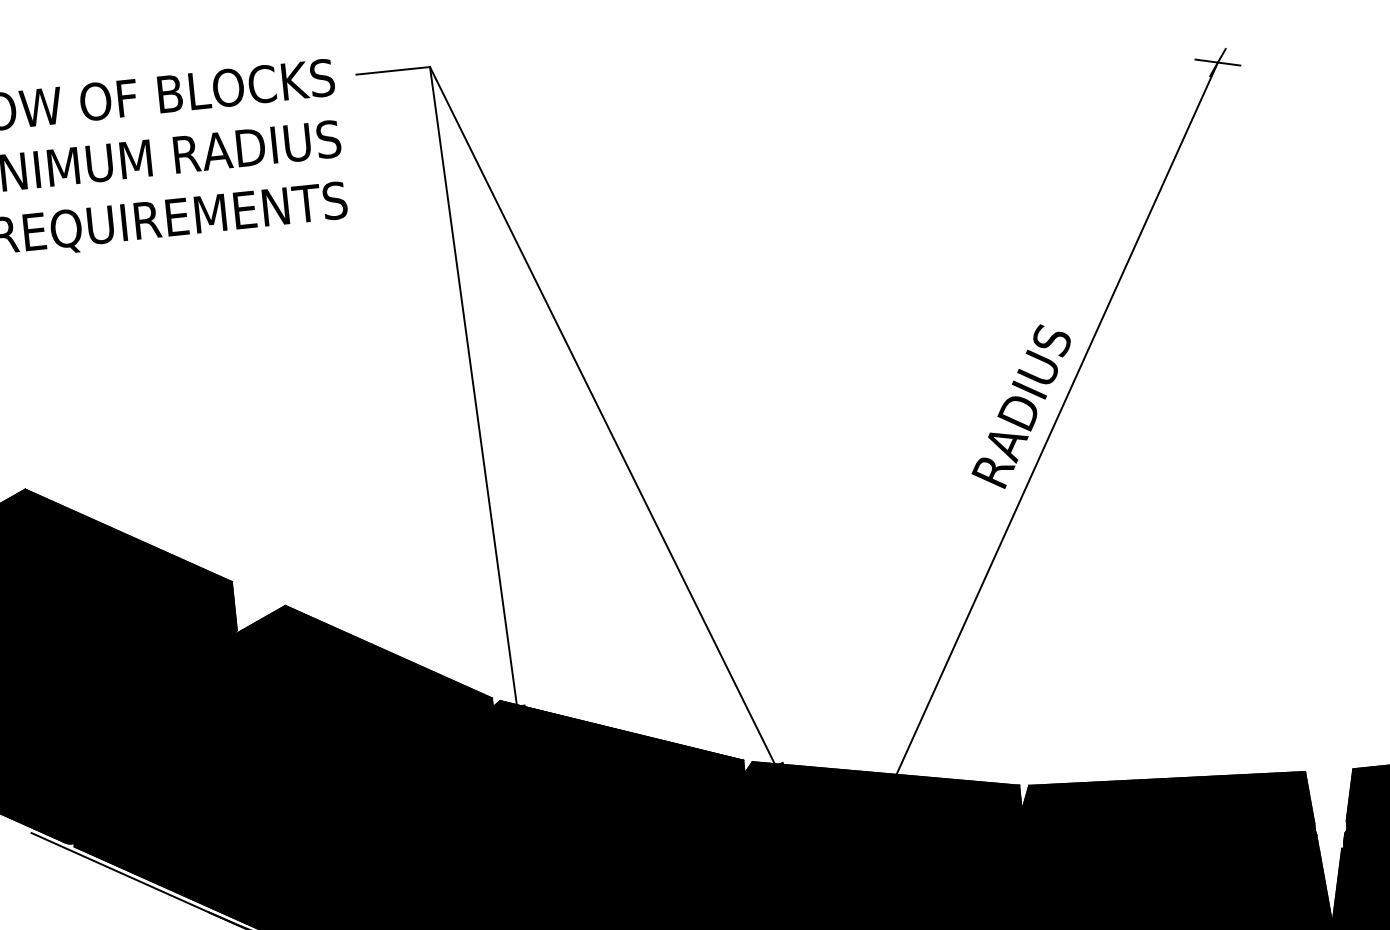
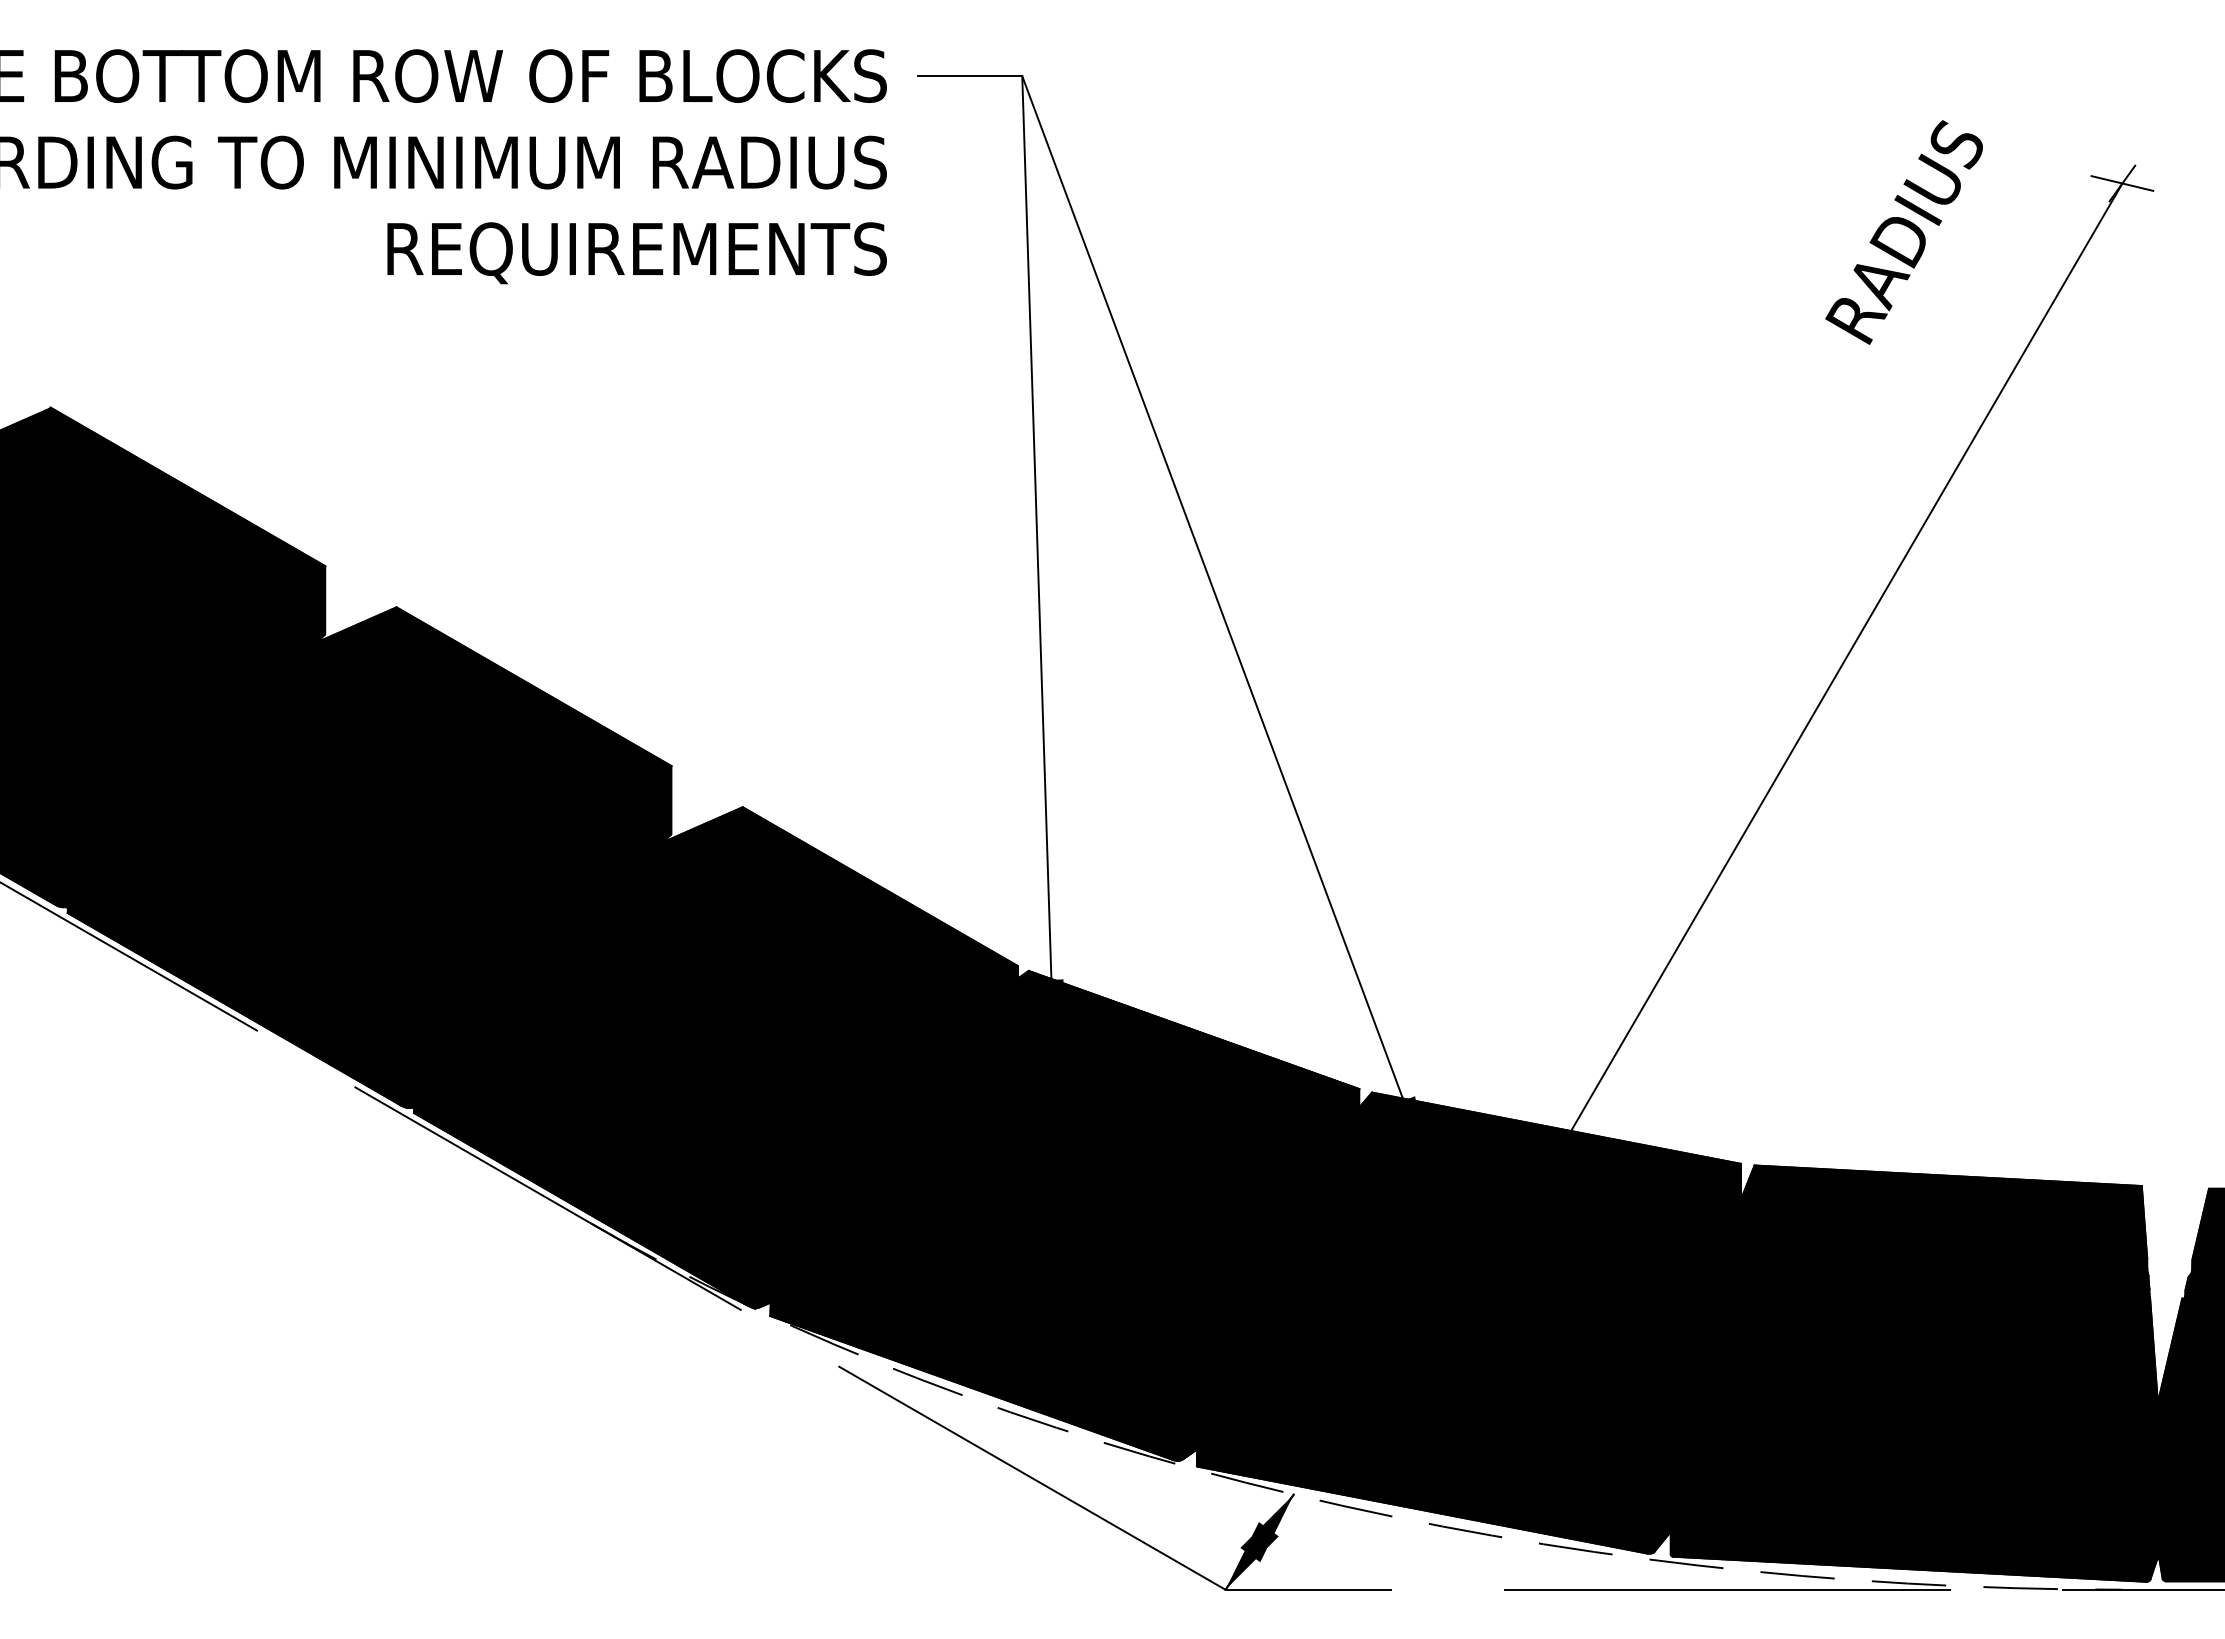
text: (1020, 406) -> (1903, 232), moved

